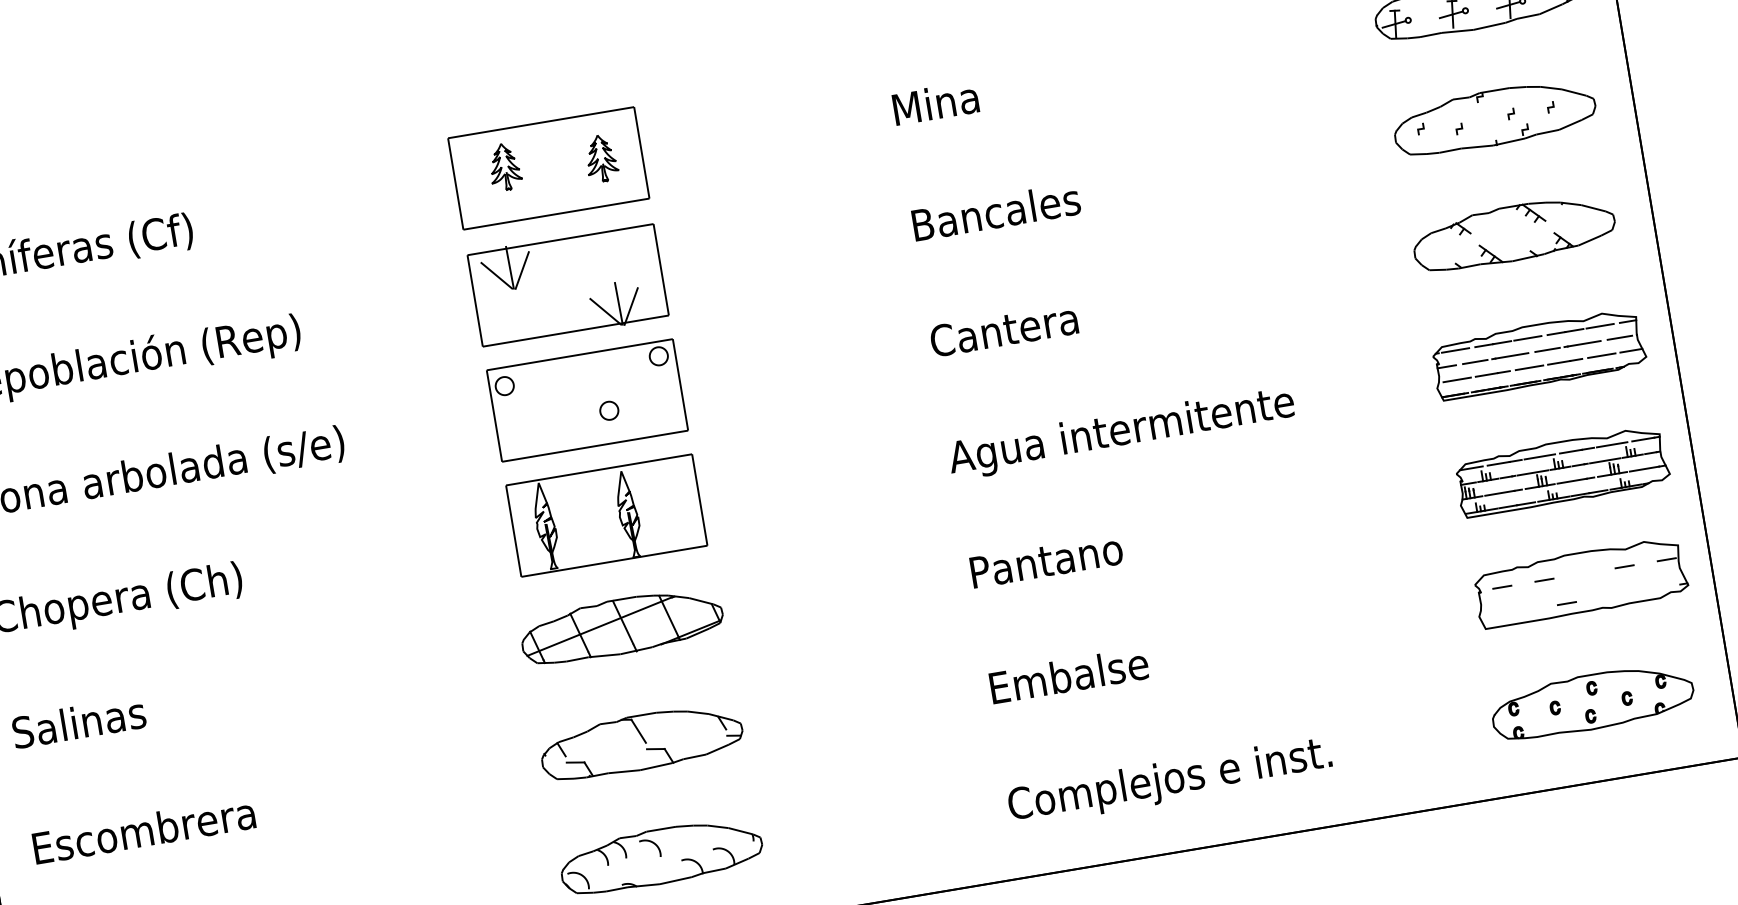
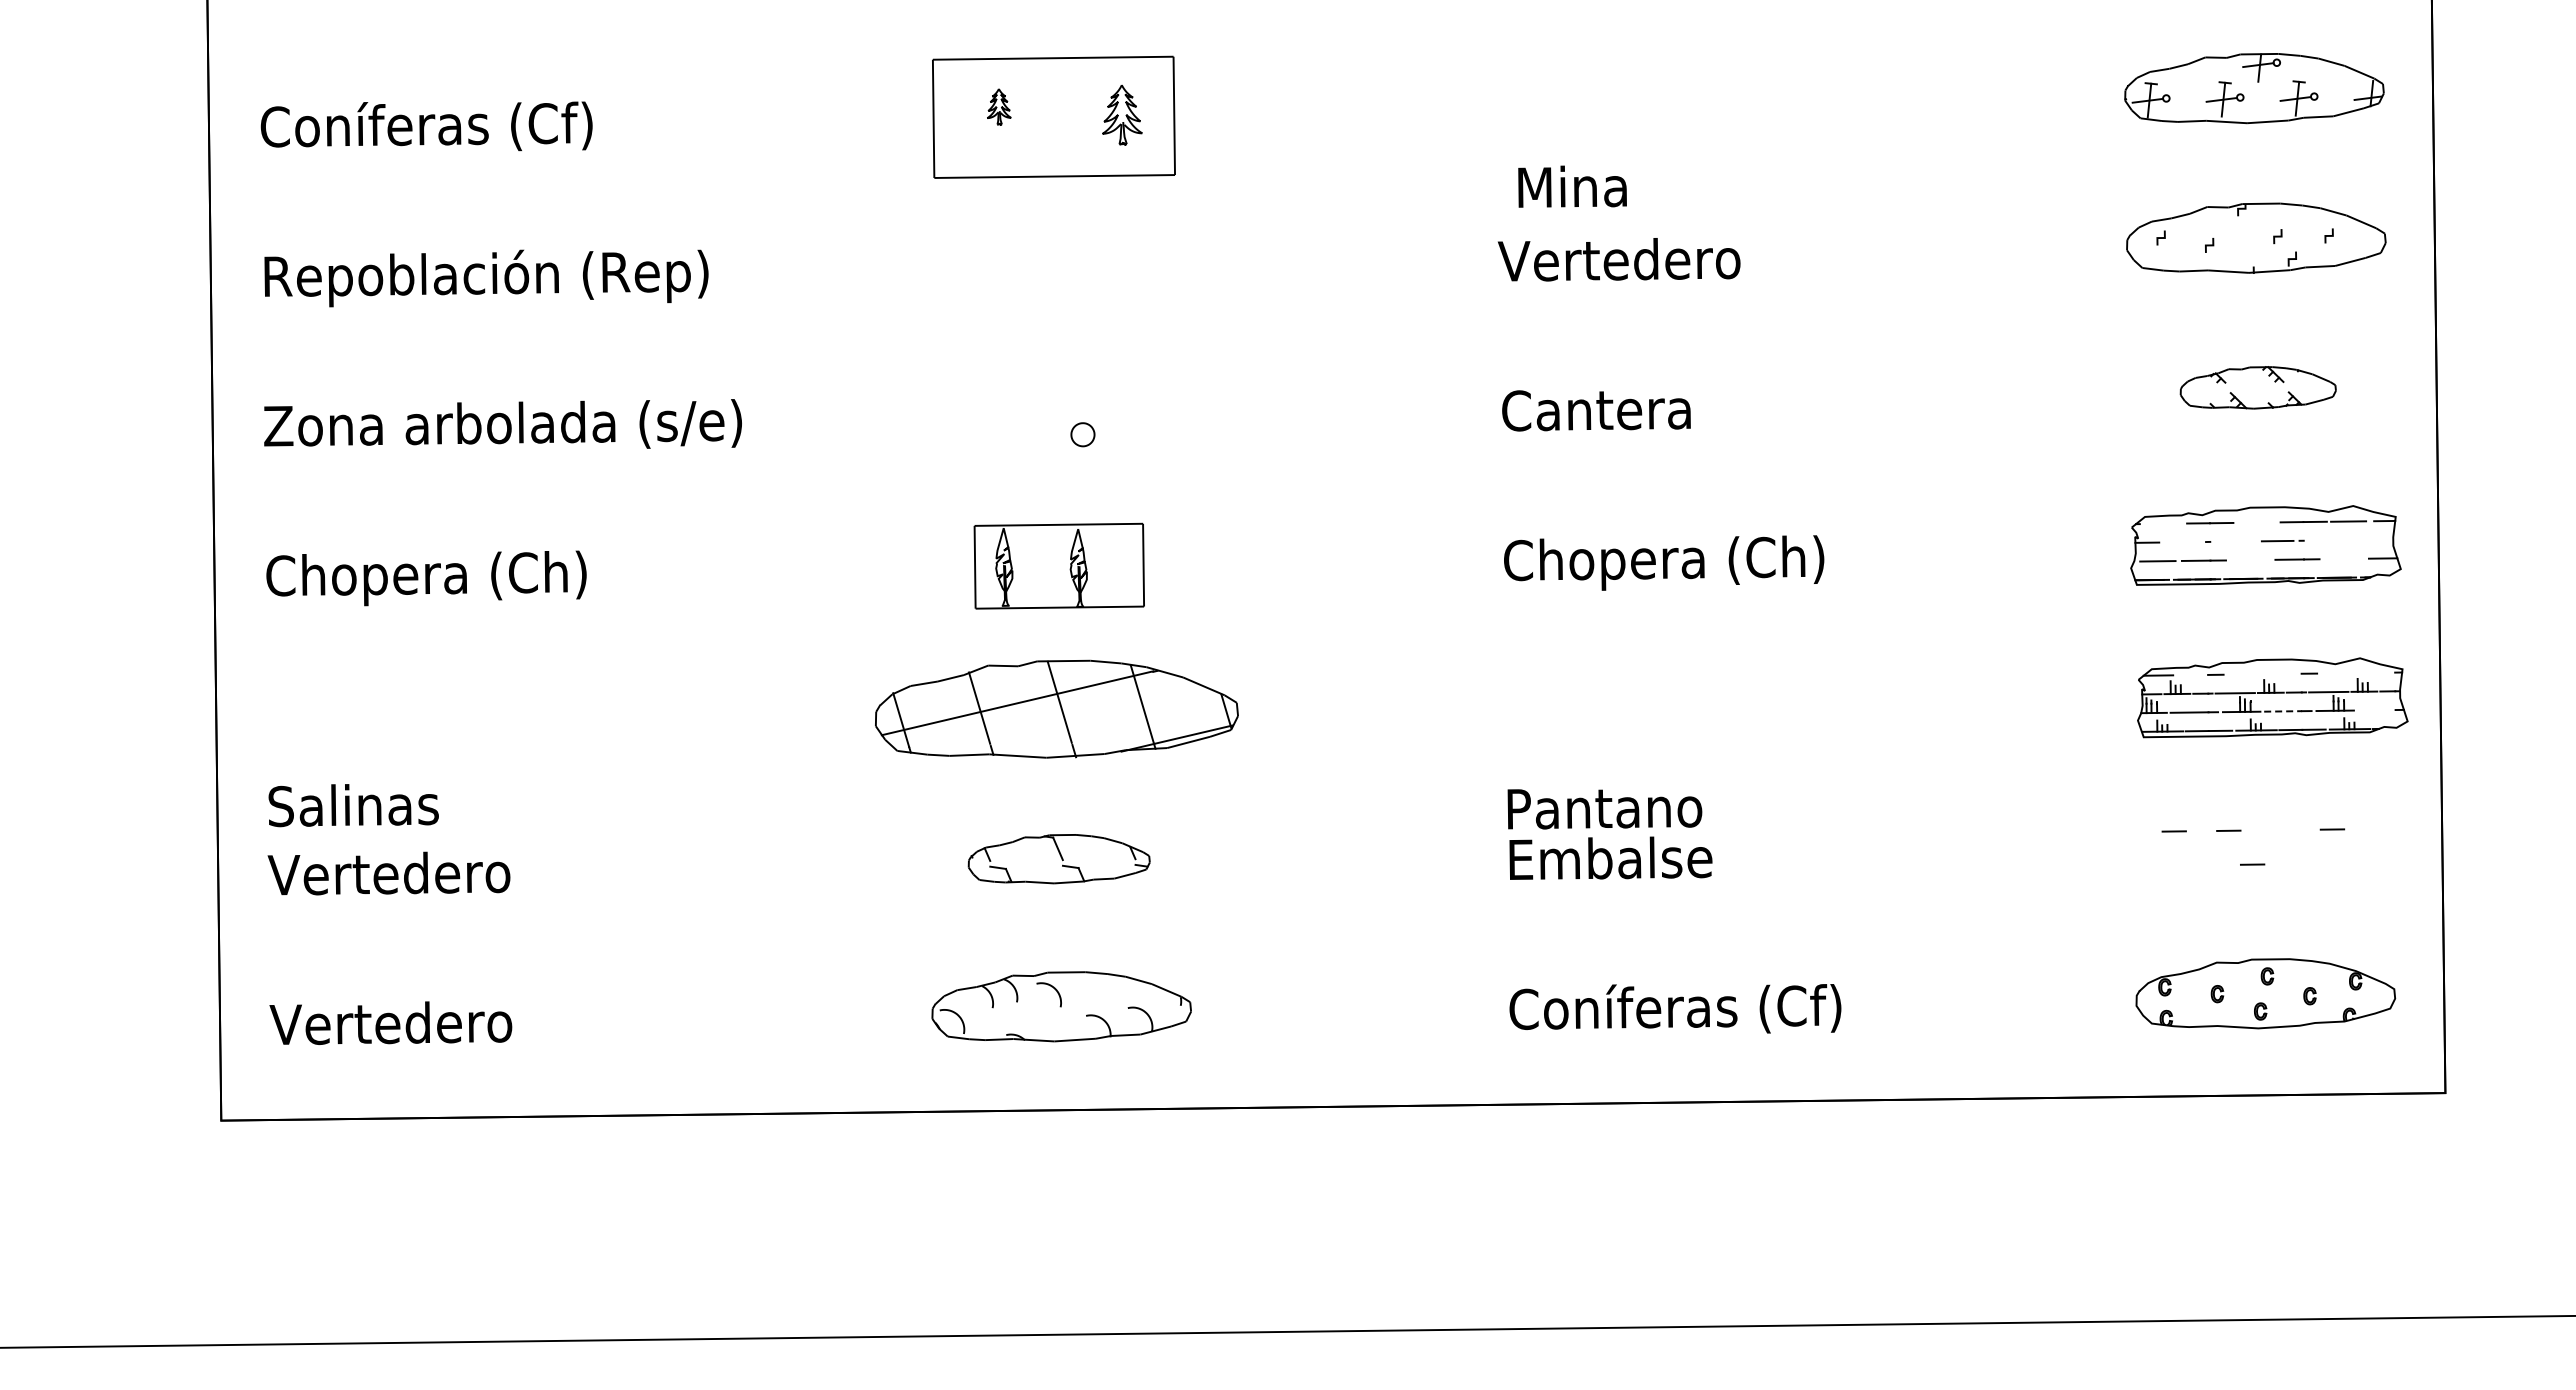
text: (935, 103) -> (1572, 186), moved
part: (505, 166) -> (999, 106), size x0.6
text: (1003, 210) -> (1618, 259), Bancales -> Vertedero
part: (1514, 233) -> (2258, 387), size x0.6
part: (568, 285) -> (1055, 268), removed
line: (1619, 337) -> (2370, 539), removed
line: (1527, 338) -> (2254, 522), removed
line: (1583, 343) -> (2324, 540), removed
line: (1455, 350) -> (2161, 523), removed
line: (1511, 355) -> (2231, 541), removed
line: (1601, 355) -> (2344, 558), removed
line: (1474, 362) -> (2183, 542), removed
line: (1529, 367) -> (2251, 559), removed
part: (587, 399) -> (1057, 416), removed
text: (1121, 433) -> (1724, 563), Agua intermitente -> Chopera (Ch)
line: (1643, 439) -> (2380, 672), removed
line: (1612, 444) -> (2340, 673), removed
line: (1571, 451) -> (2287, 673), removed
line: (1539, 456) -> (2246, 674), removed
line: (1498, 463) -> (2193, 674), removed
line: (1644, 469) -> (2376, 710), removed
line: (1572, 481) -> (2283, 711), solid -> dashed
part: (606, 514) -> (1059, 565), size x0.7
text: (1046, 561) -> (1604, 809), moved
part: (1581, 582) -> (2274, 841), removed
part: (621, 626) -> (1056, 708), size x1.4
text: (78, 722) -> (353, 805), moved
part: (641, 741) -> (1059, 858), size x0.7
text: (1199, 776) -> (1755, 1011), Complejos e inst. -> Coníferas (Cf)
text: (142, 831) -> (412, 873), Escombrera -> Vertedero

